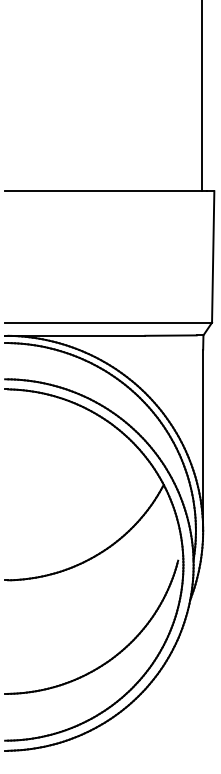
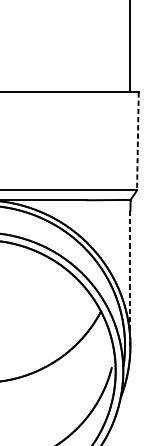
line: (213, 256) -> (138, 141), solid -> dashed
line: (203, 440) -> (130, 278), solid -> dashed

